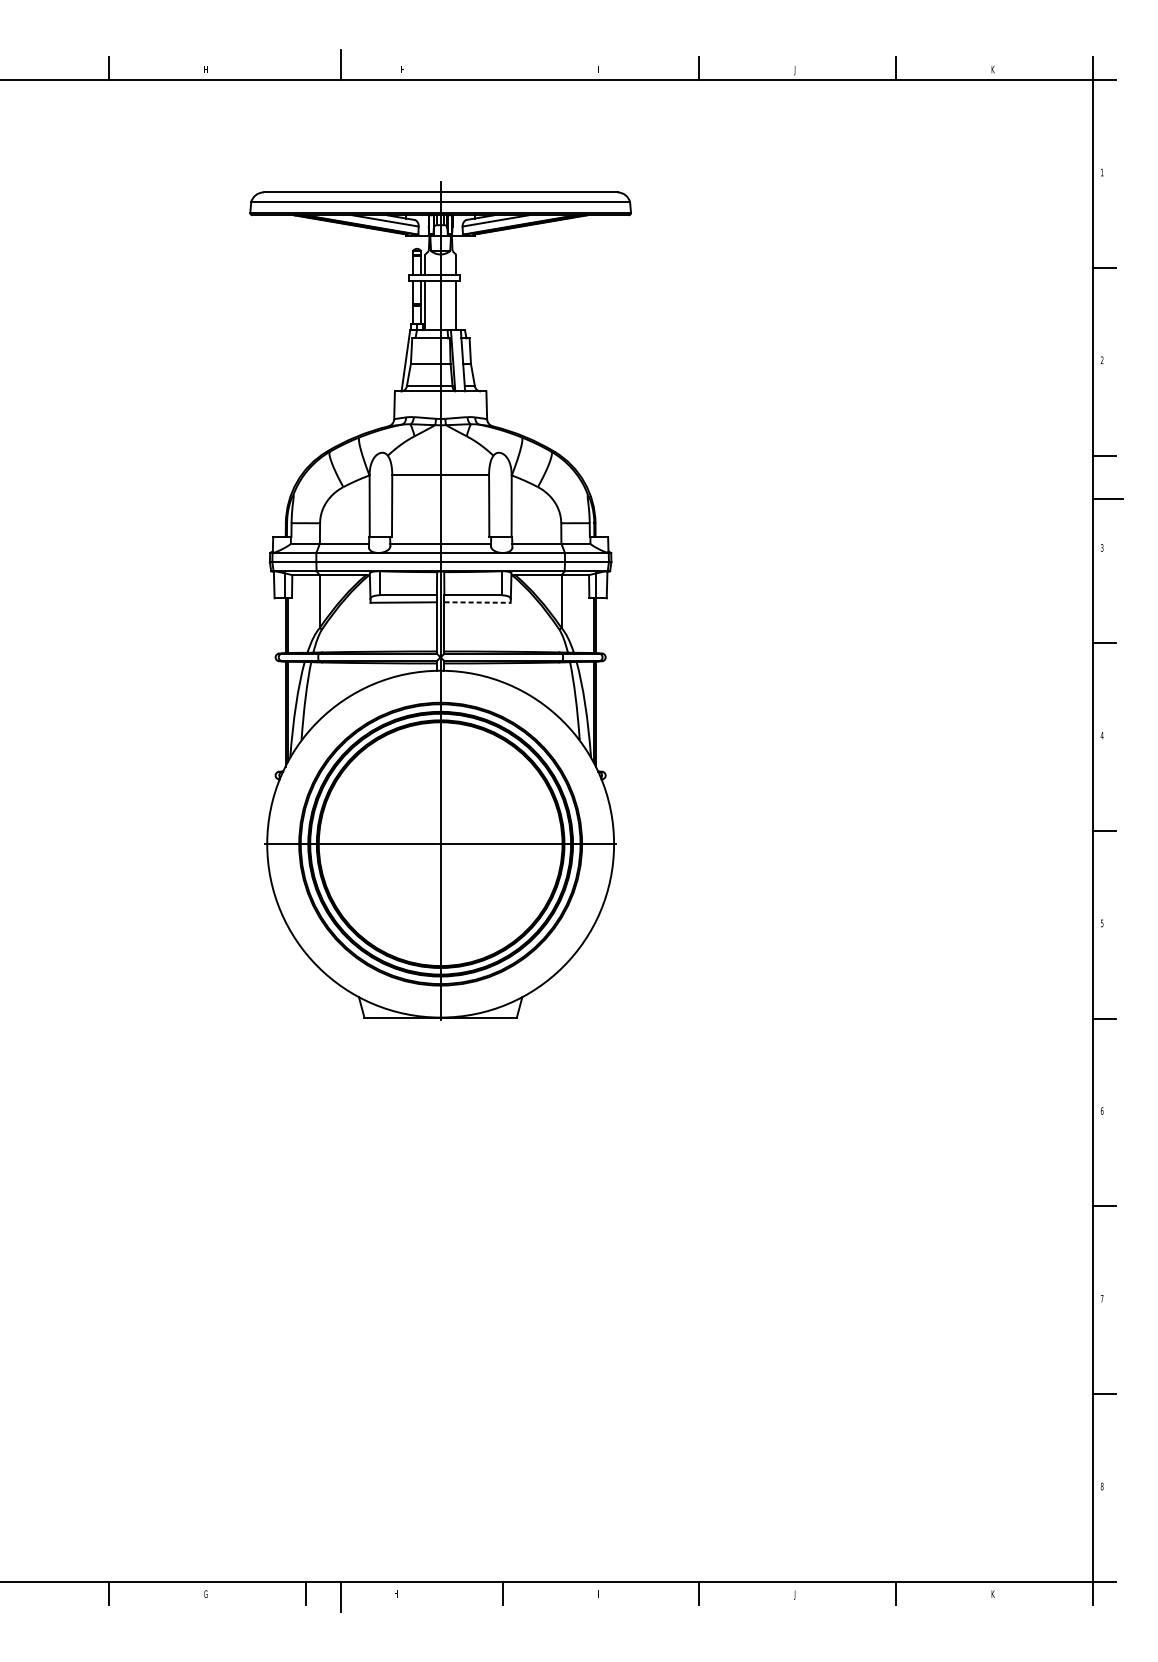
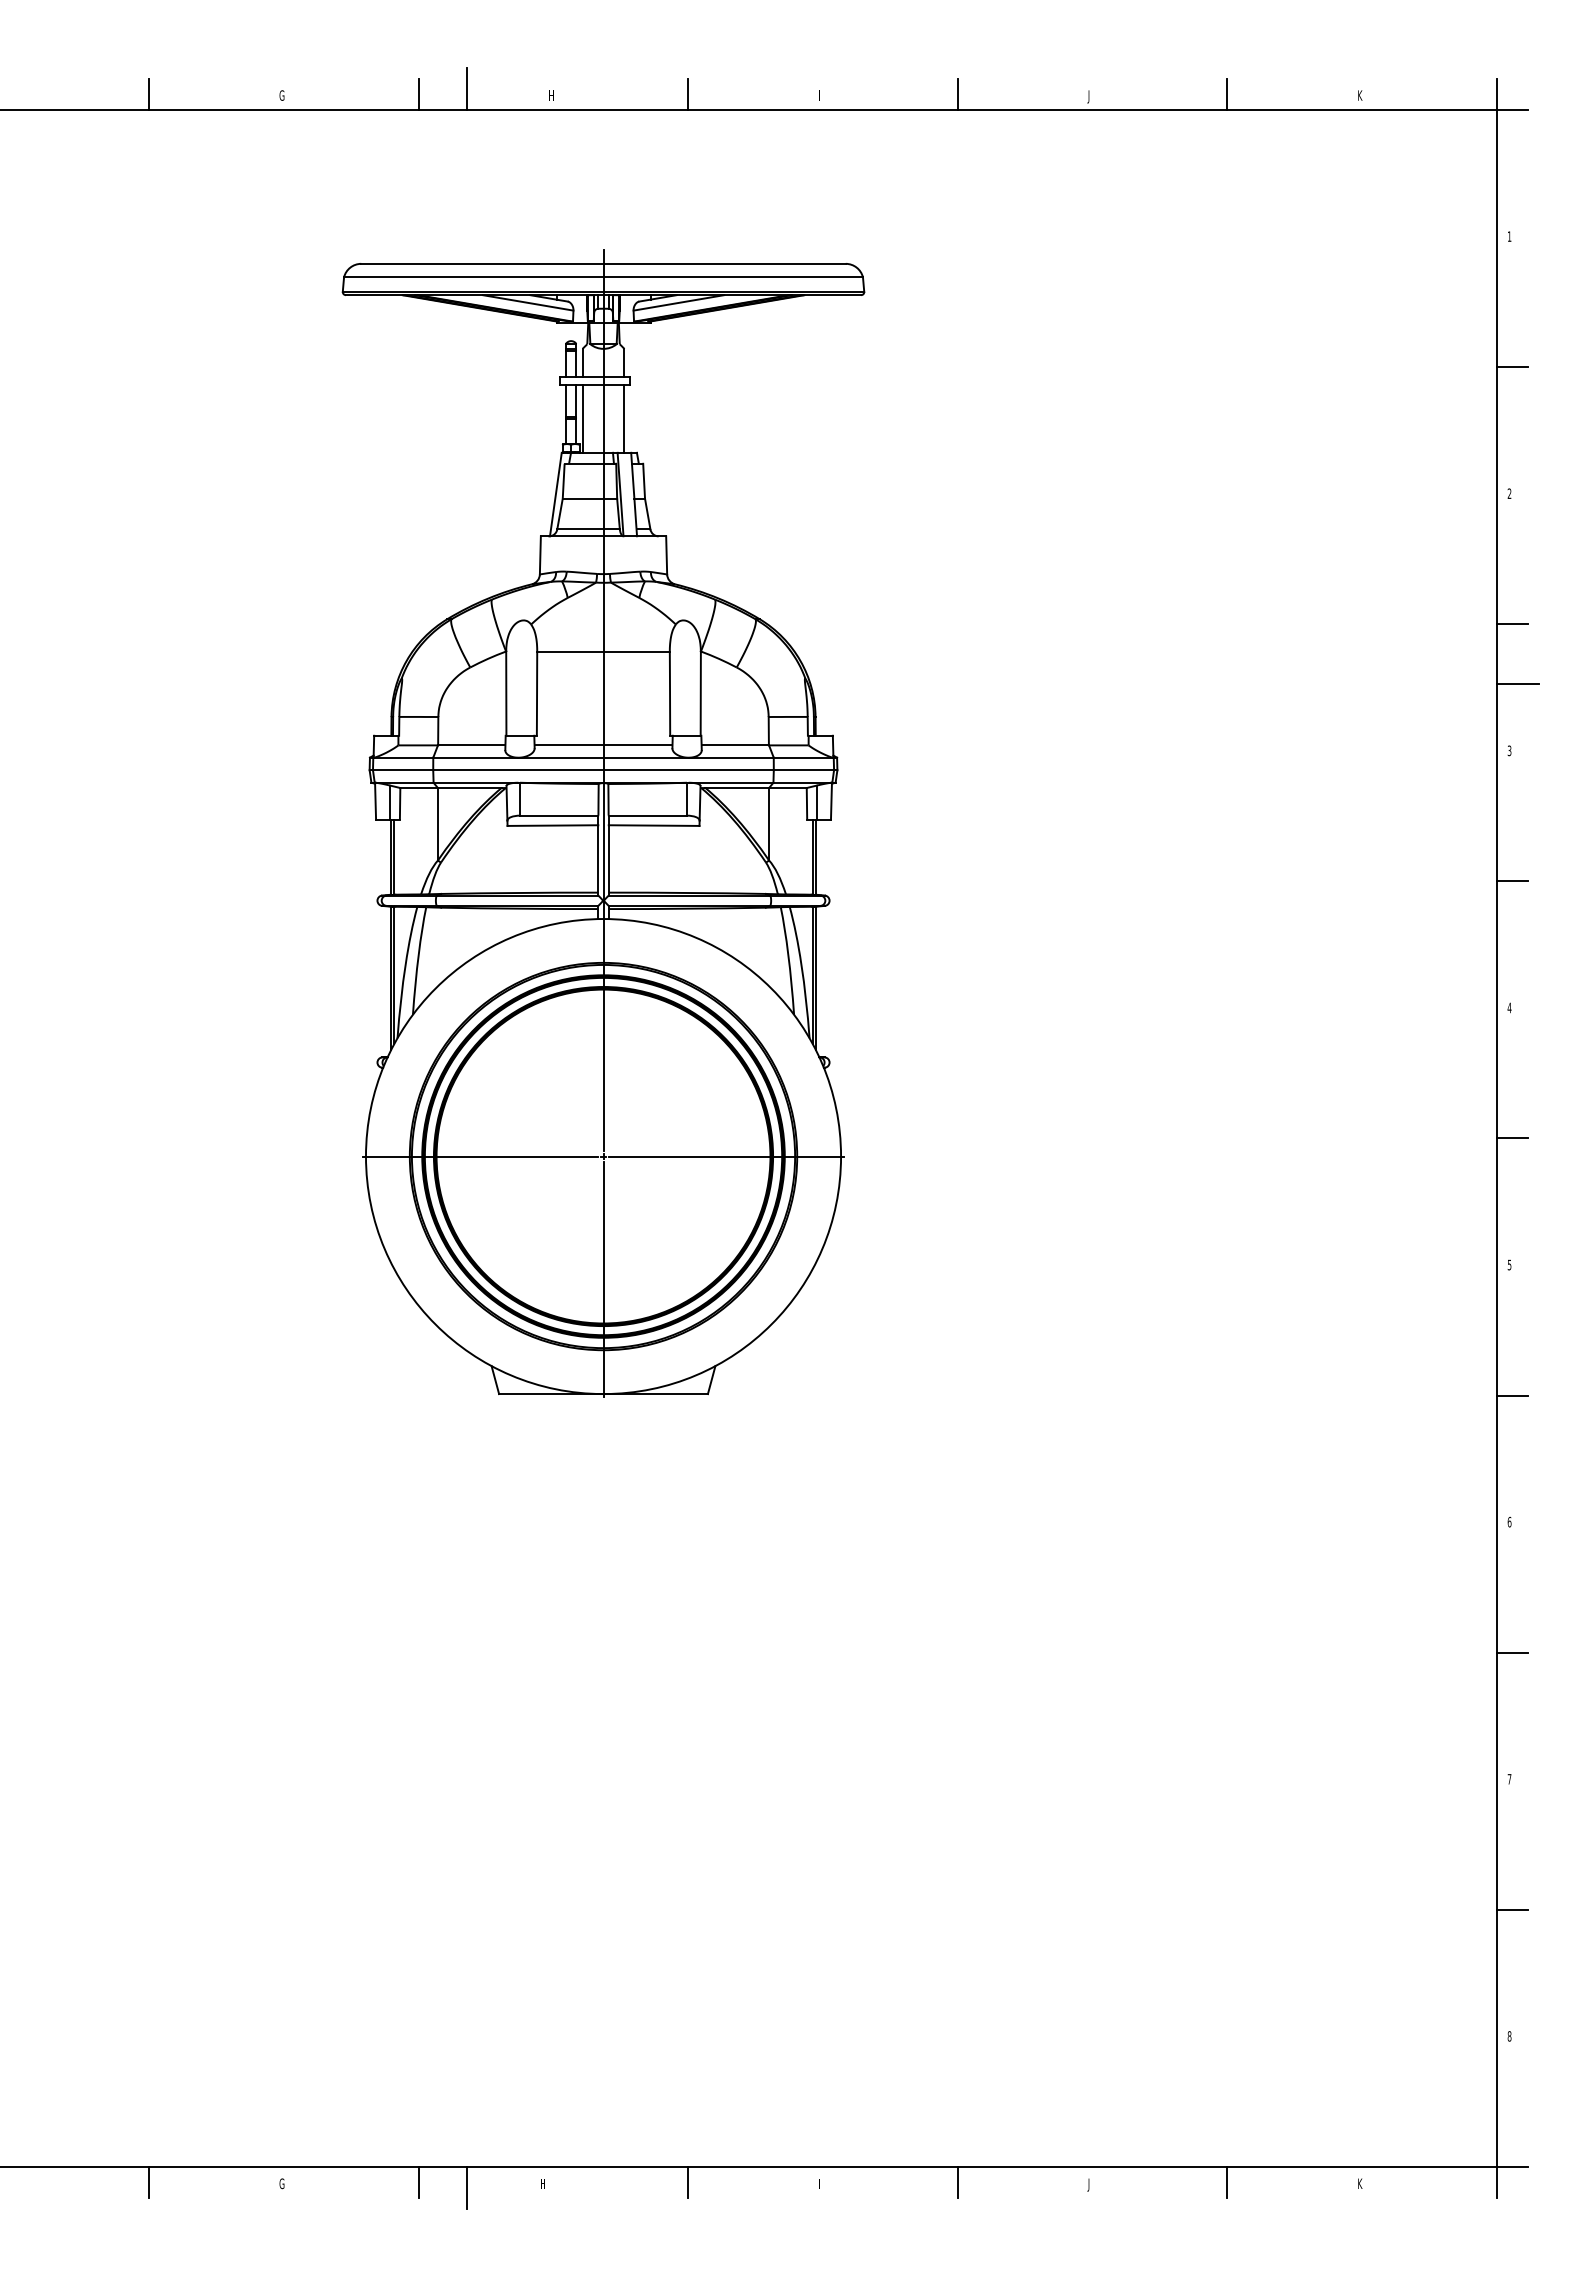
line: (305, 68) -> (418, 94), added
line: (502, 68) -> (688, 94), added
text: (205, 69) -> (281, 95), H -> G
line: (477, 602) -> (654, 825), dashed -> solid

